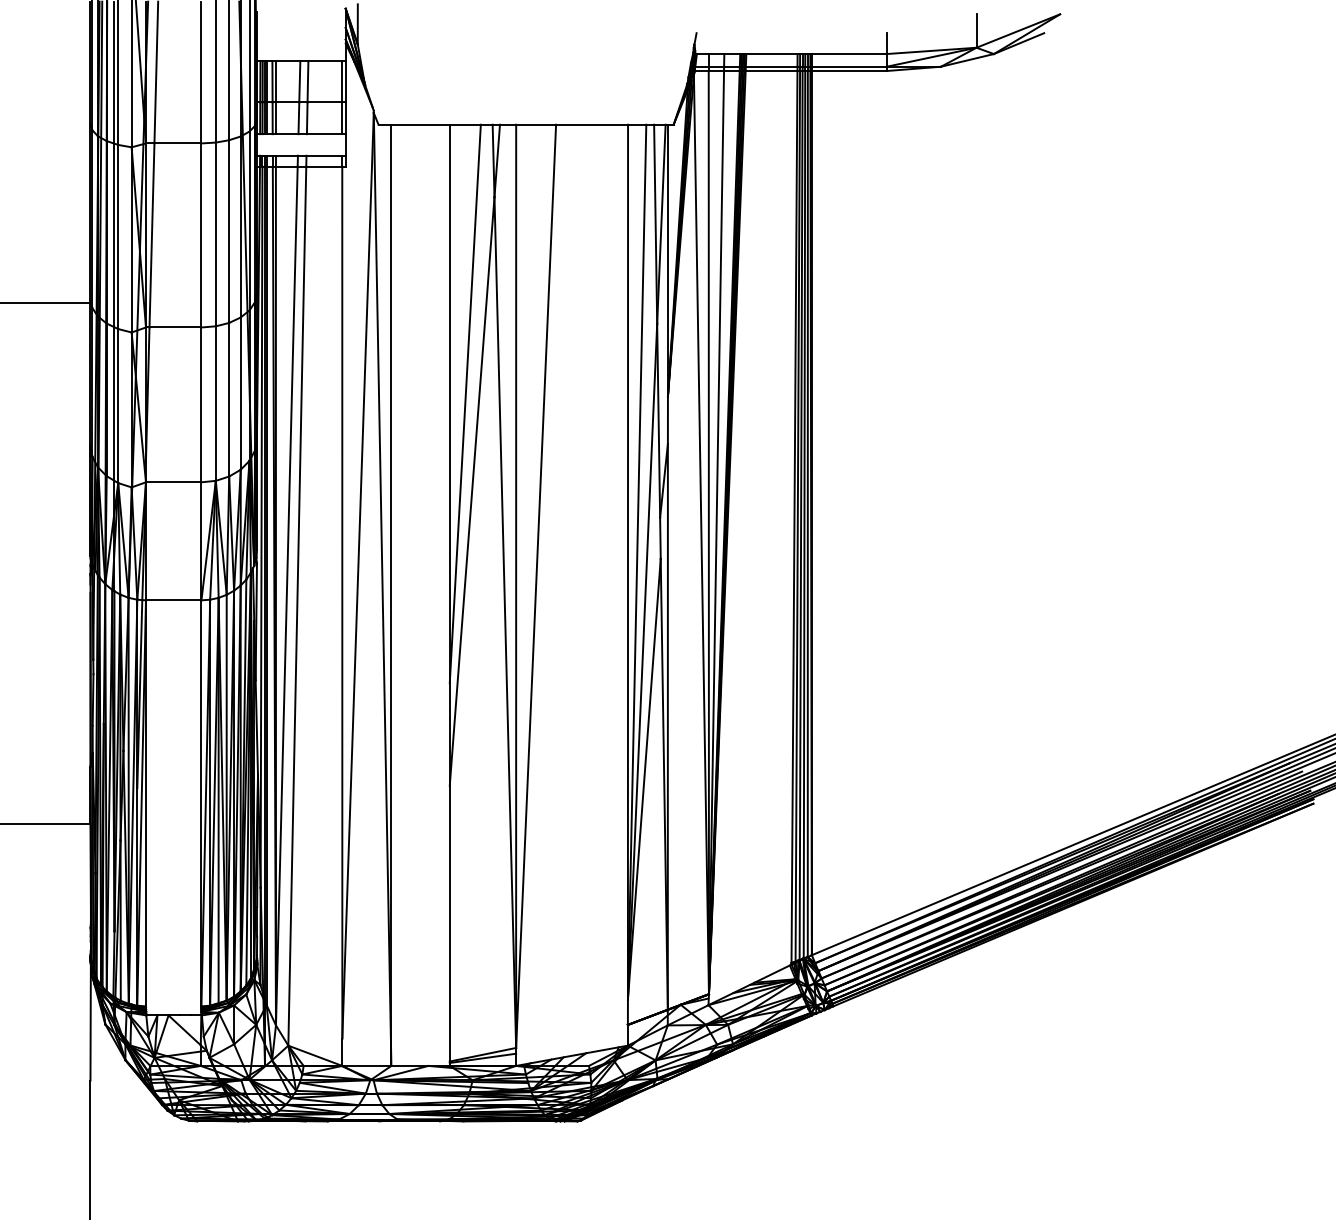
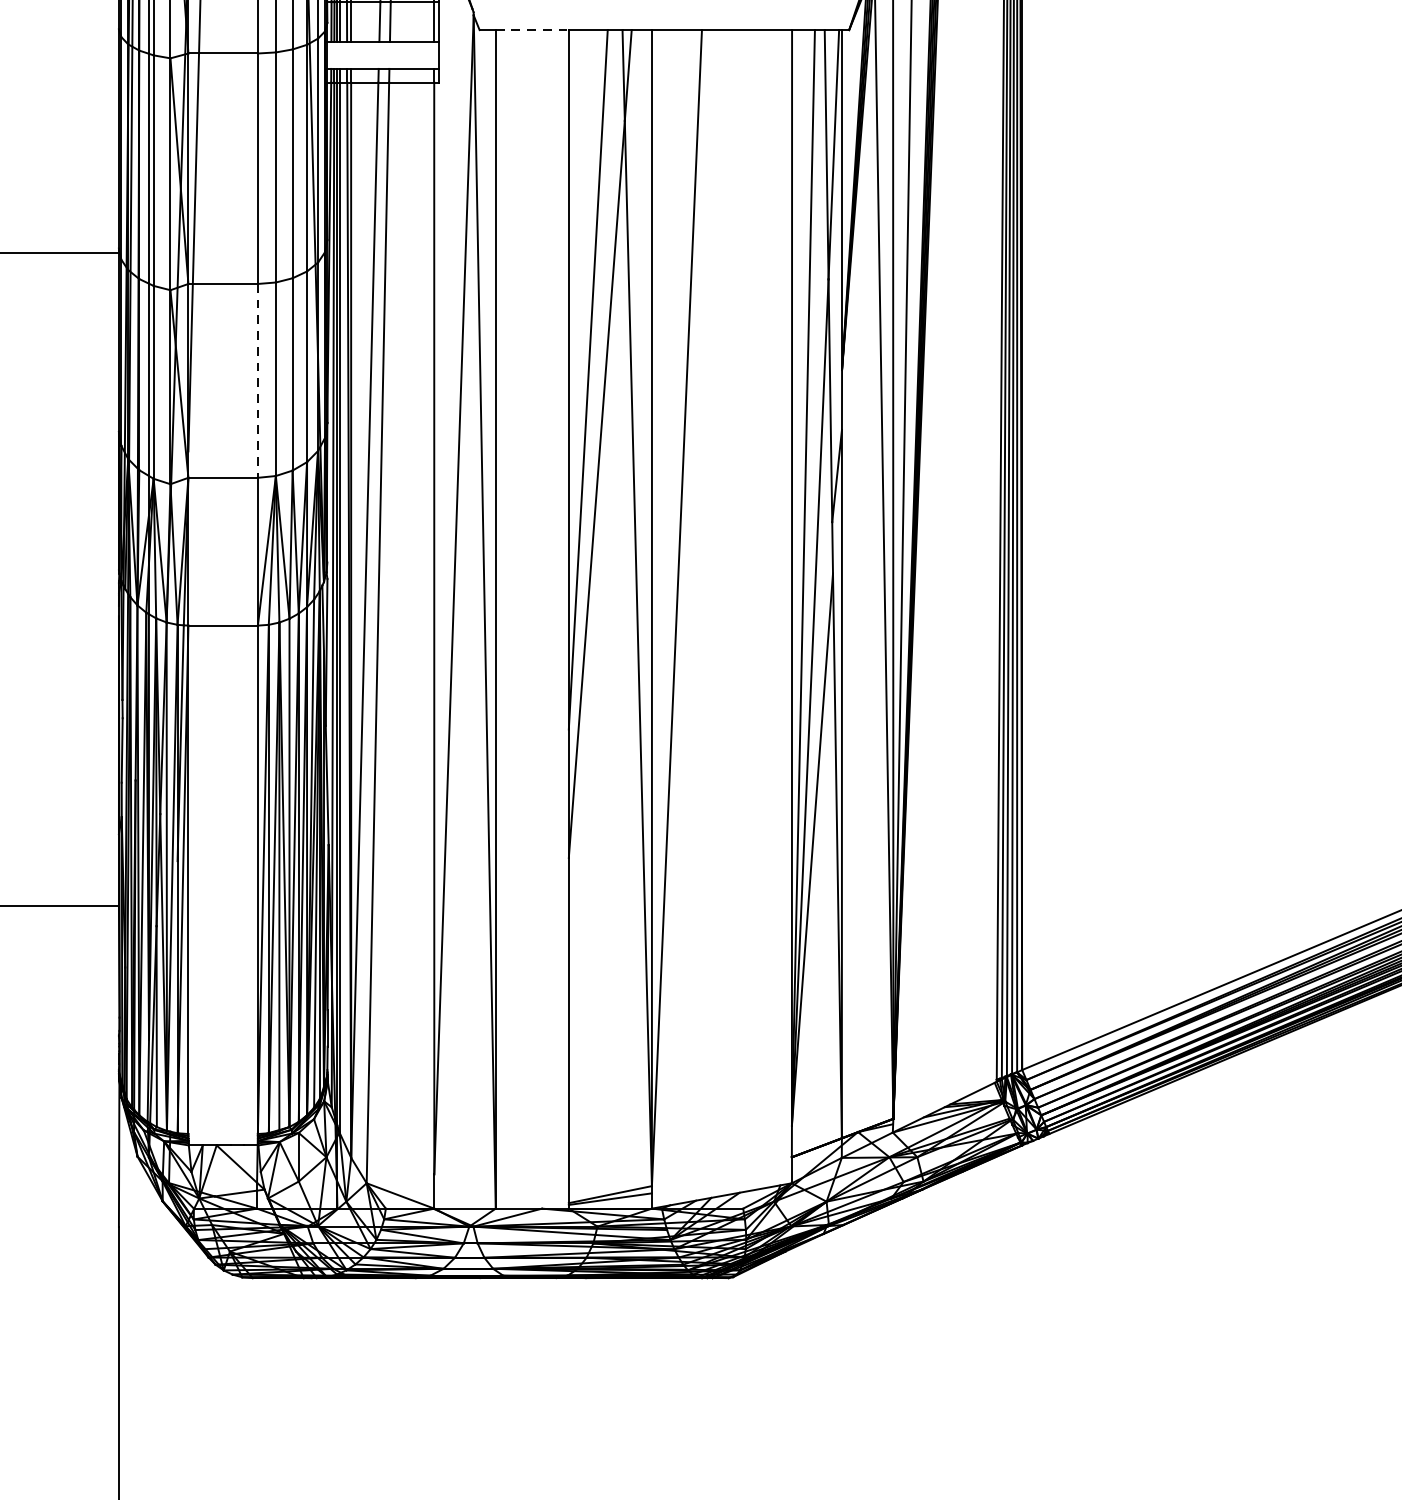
line: (421, 124) -> (533, 29), solid -> dashed
line: (201, 405) -> (257, 381), solid -> dashed

